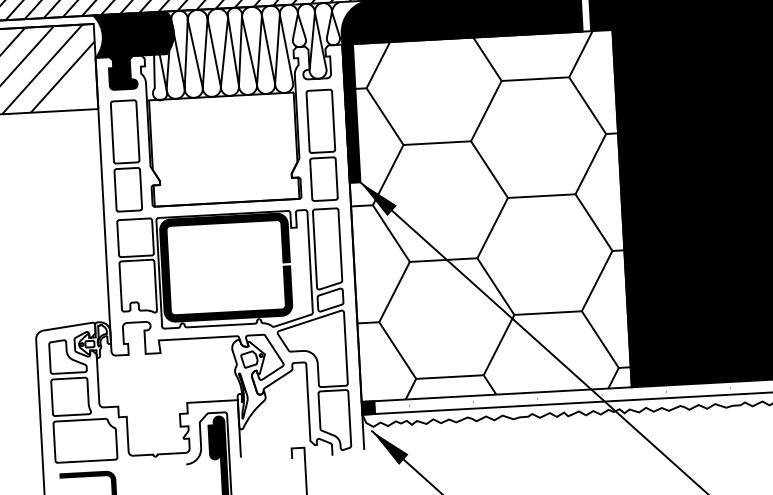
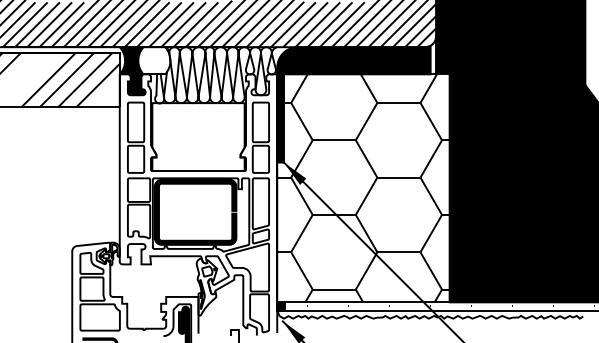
fill: (148, 33) -> (154, 60), removed

